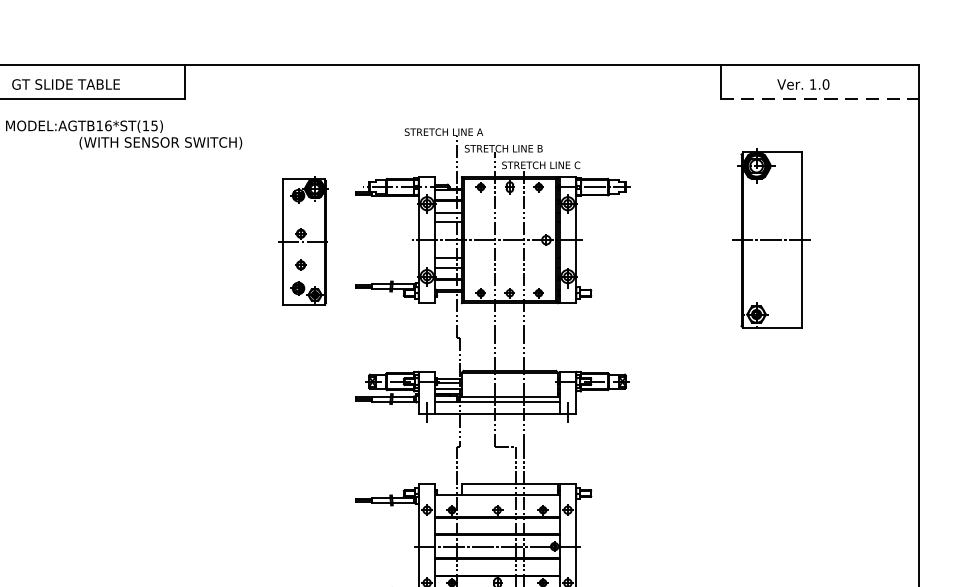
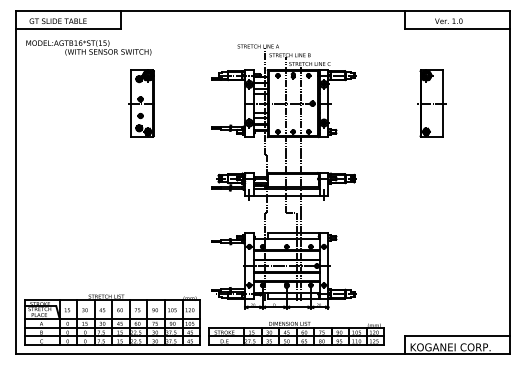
line: (819, 98) -> (457, 28), dashed -> solid
part: (770, 239) -> (431, 103), size x0.71
part: (302, 241) -> (141, 103), moved

